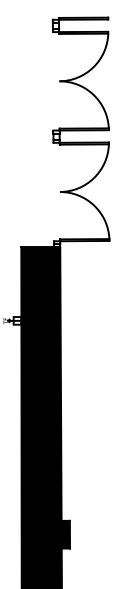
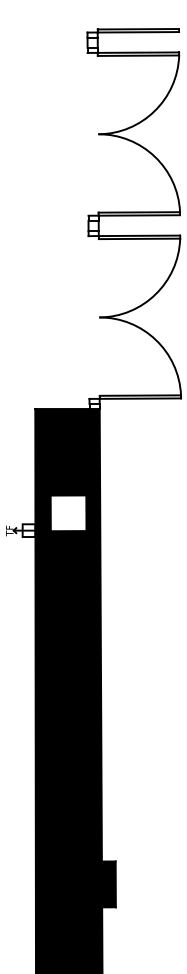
fill: (41, 310) -> (68, 513), removed

